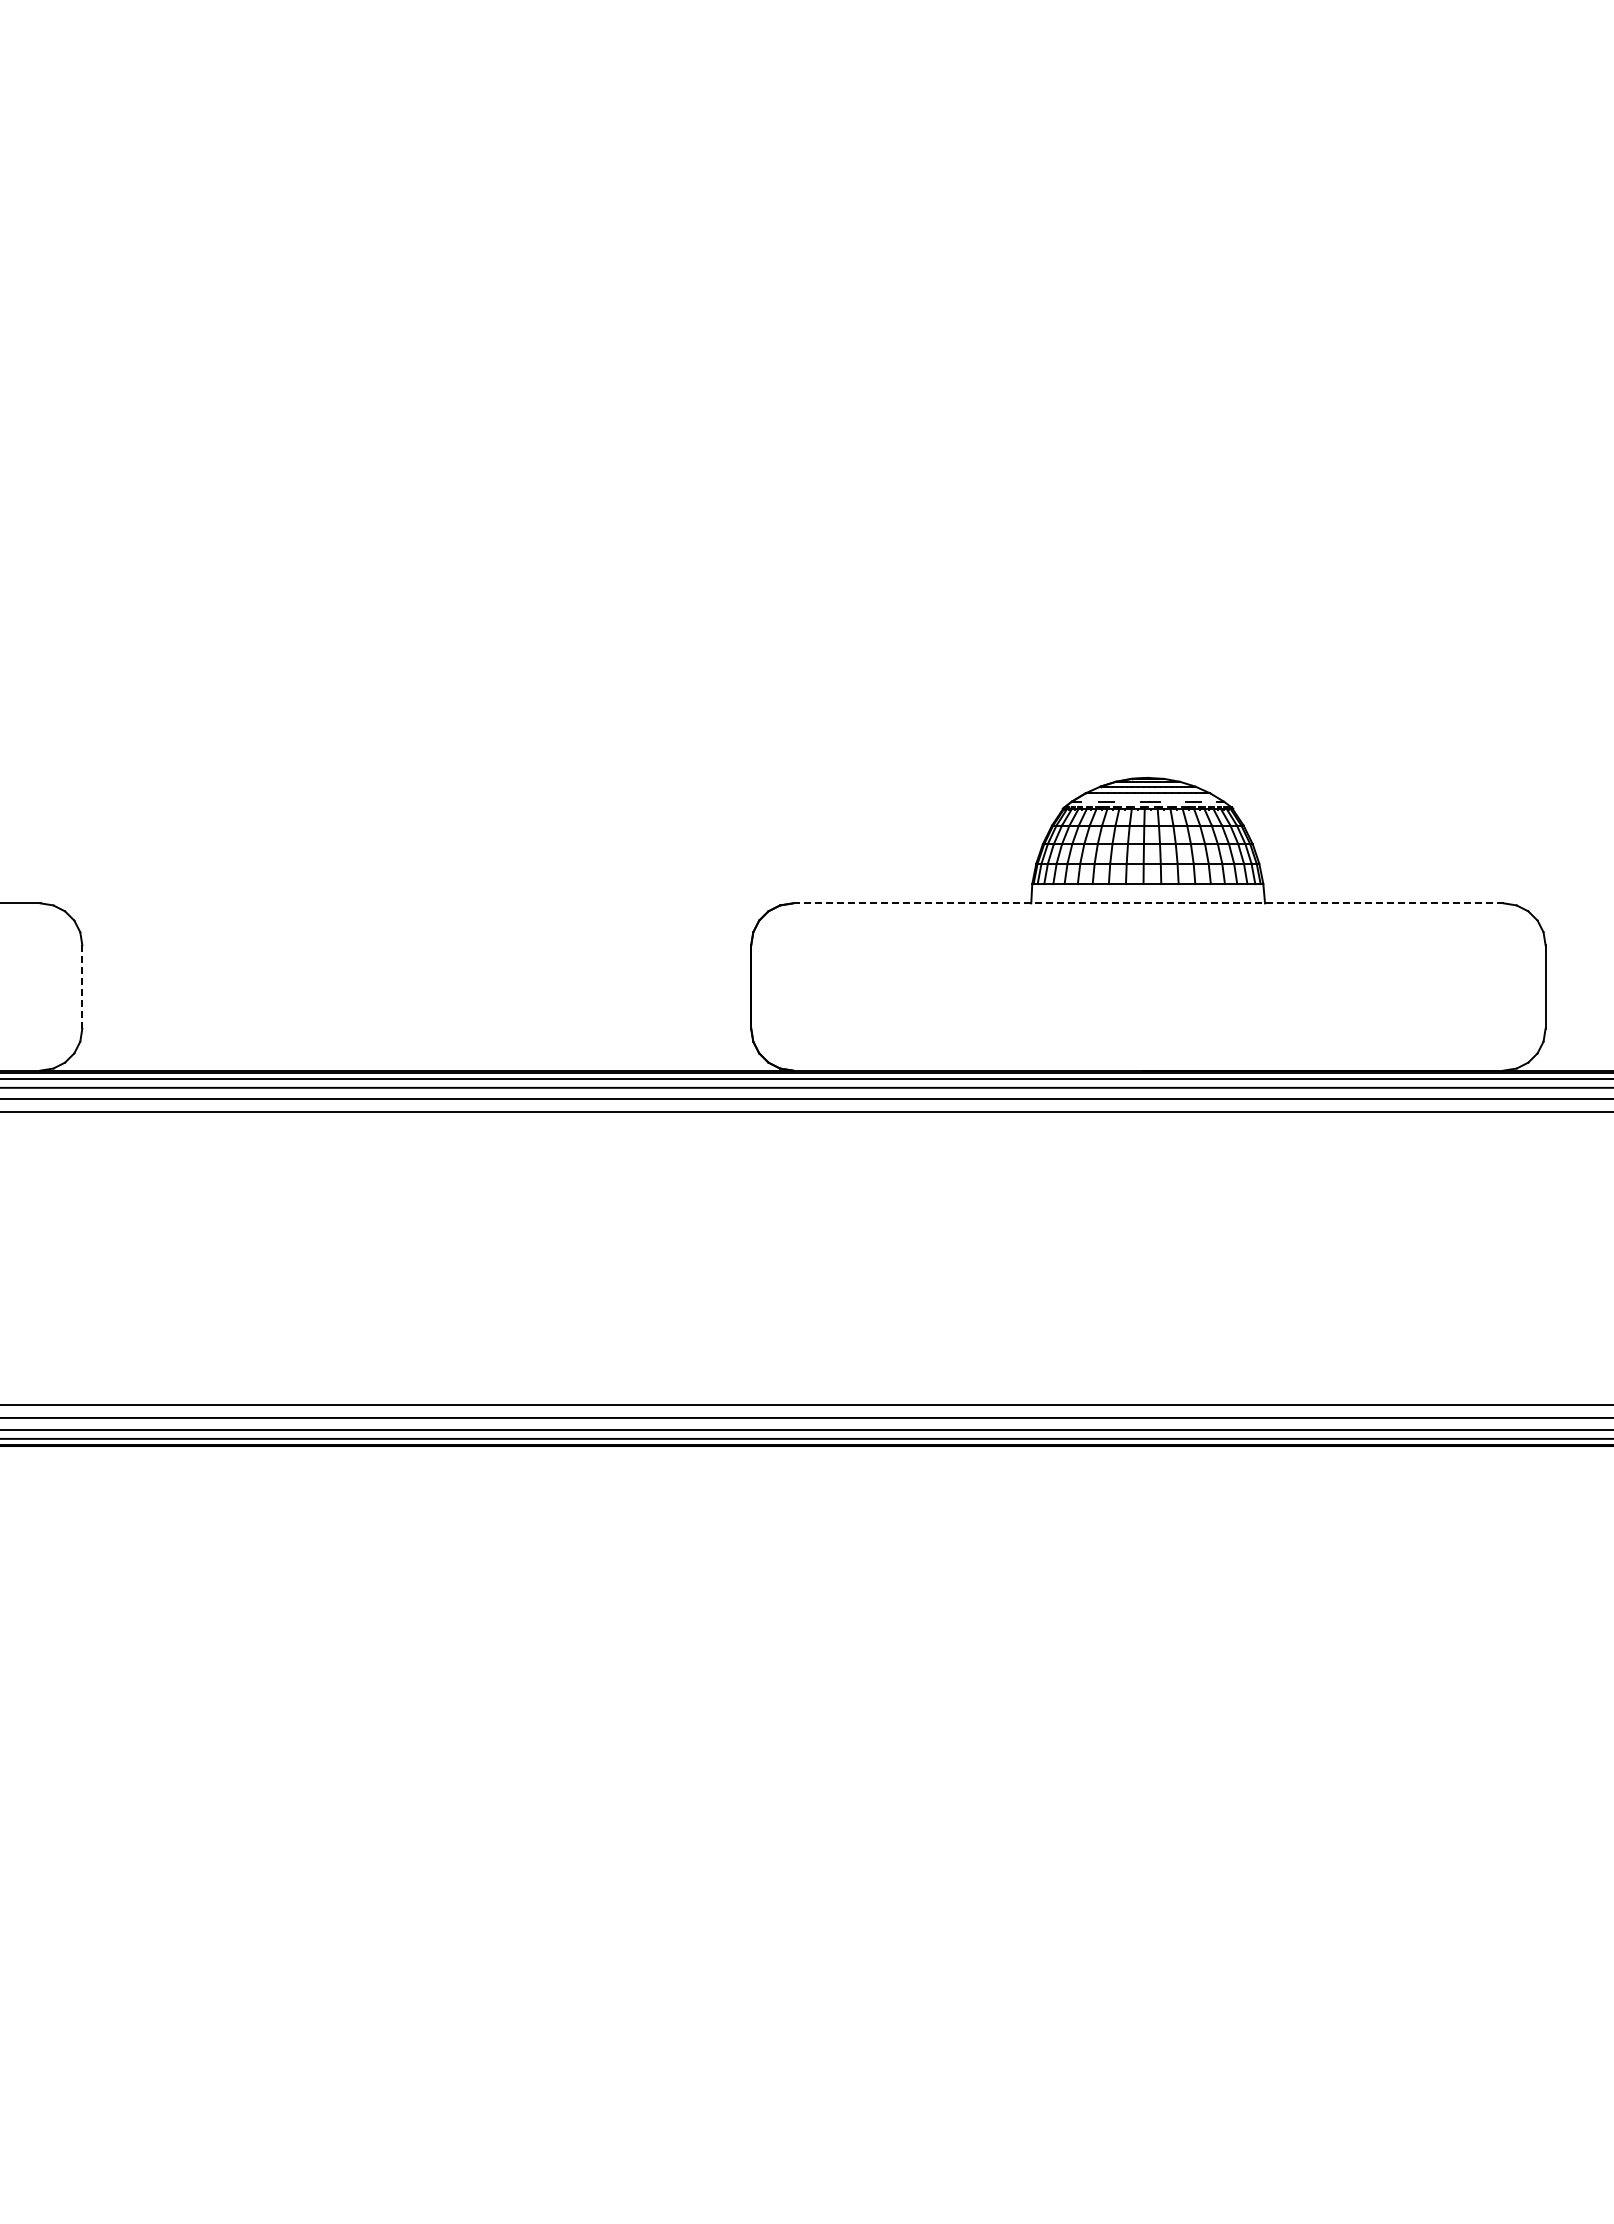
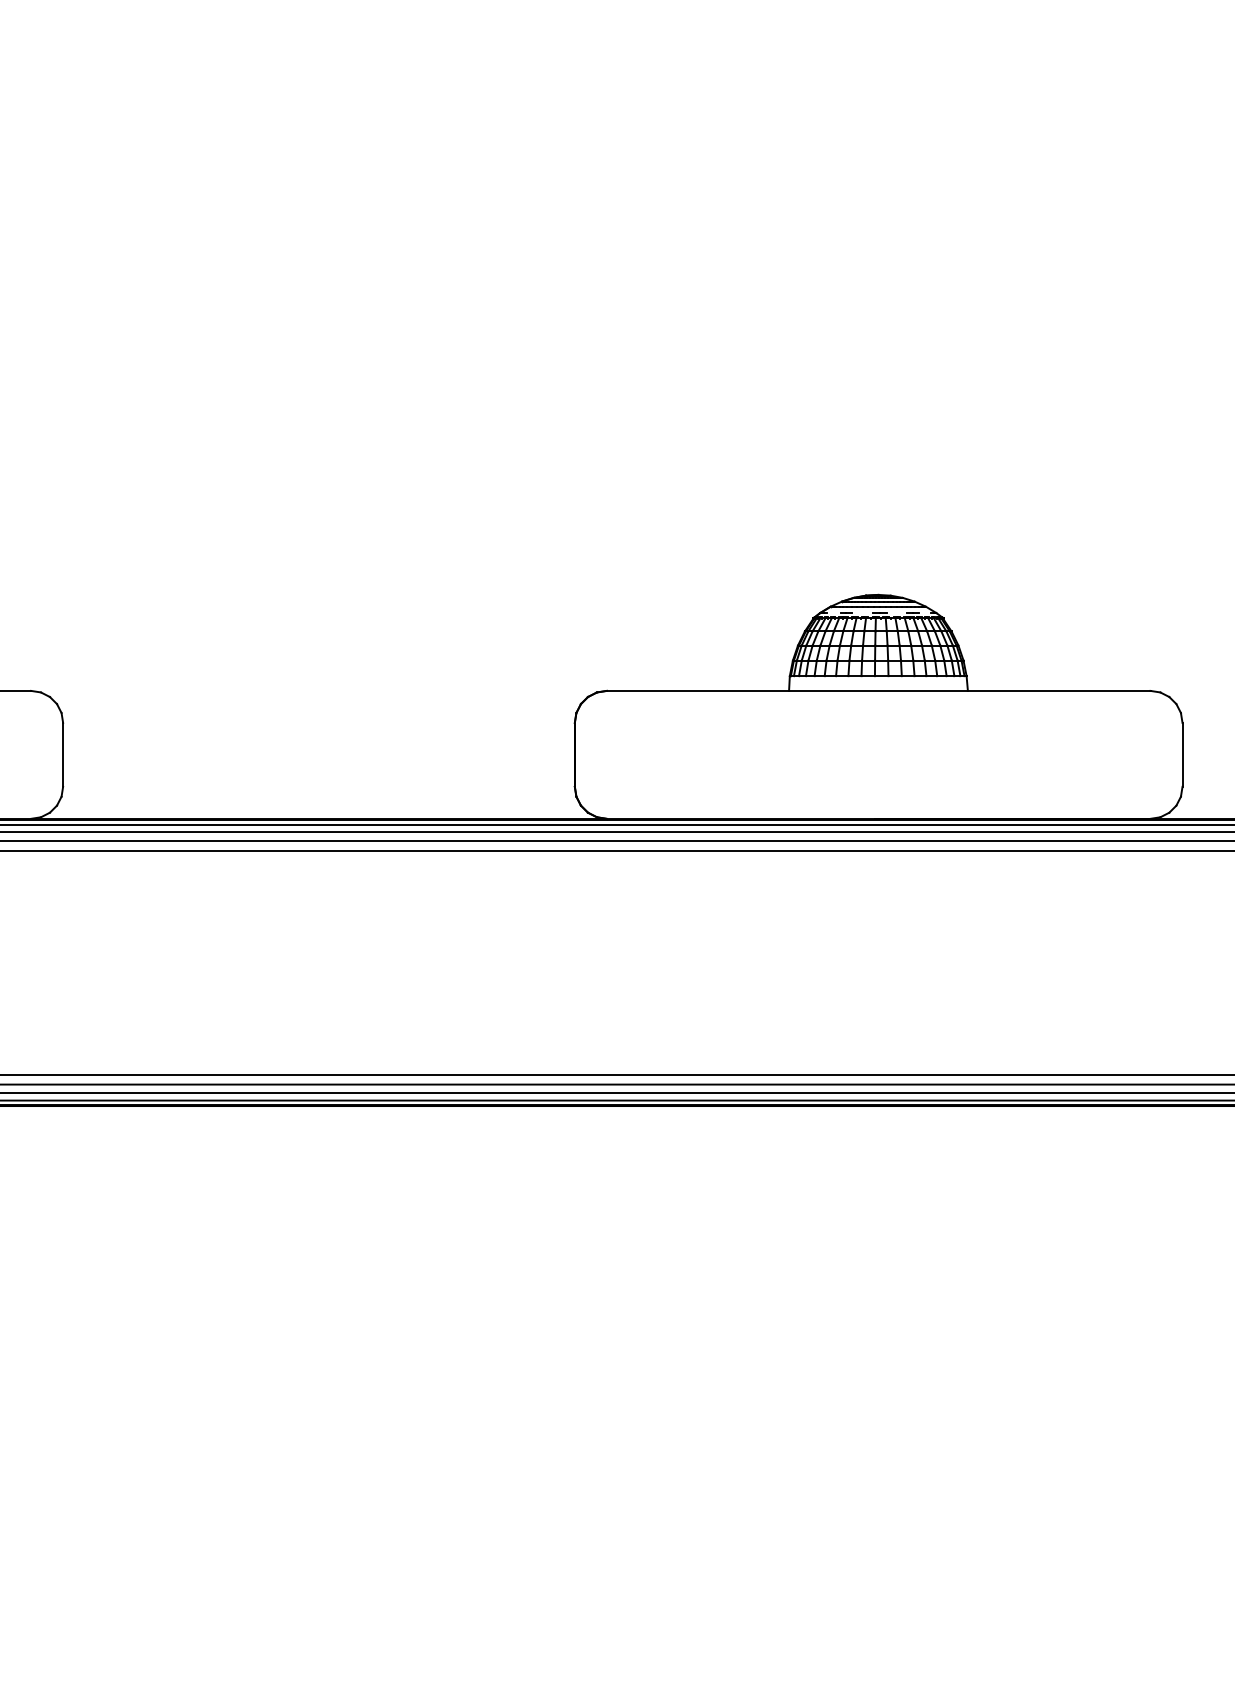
line: (1147, 903) -> (877, 690), dashed -> solid
line: (82, 986) -> (63, 754), dashed -> solid

